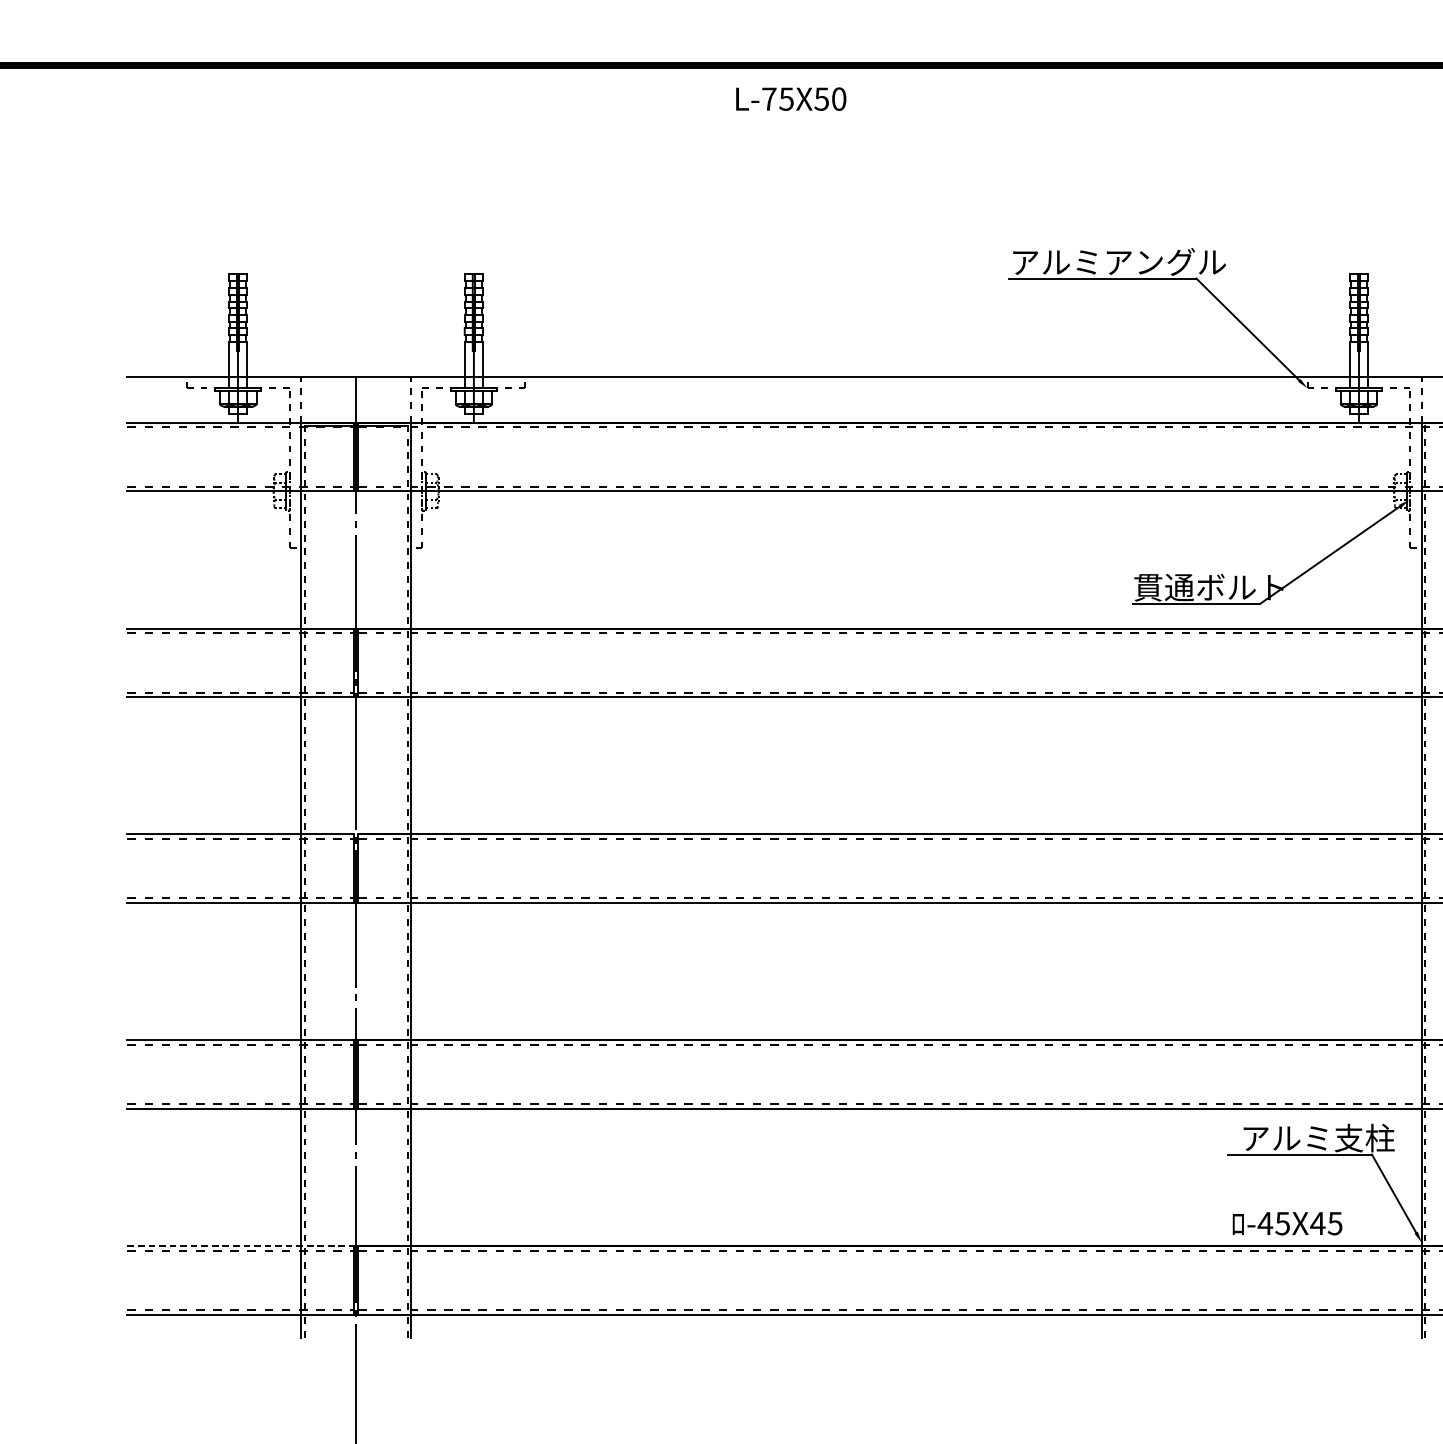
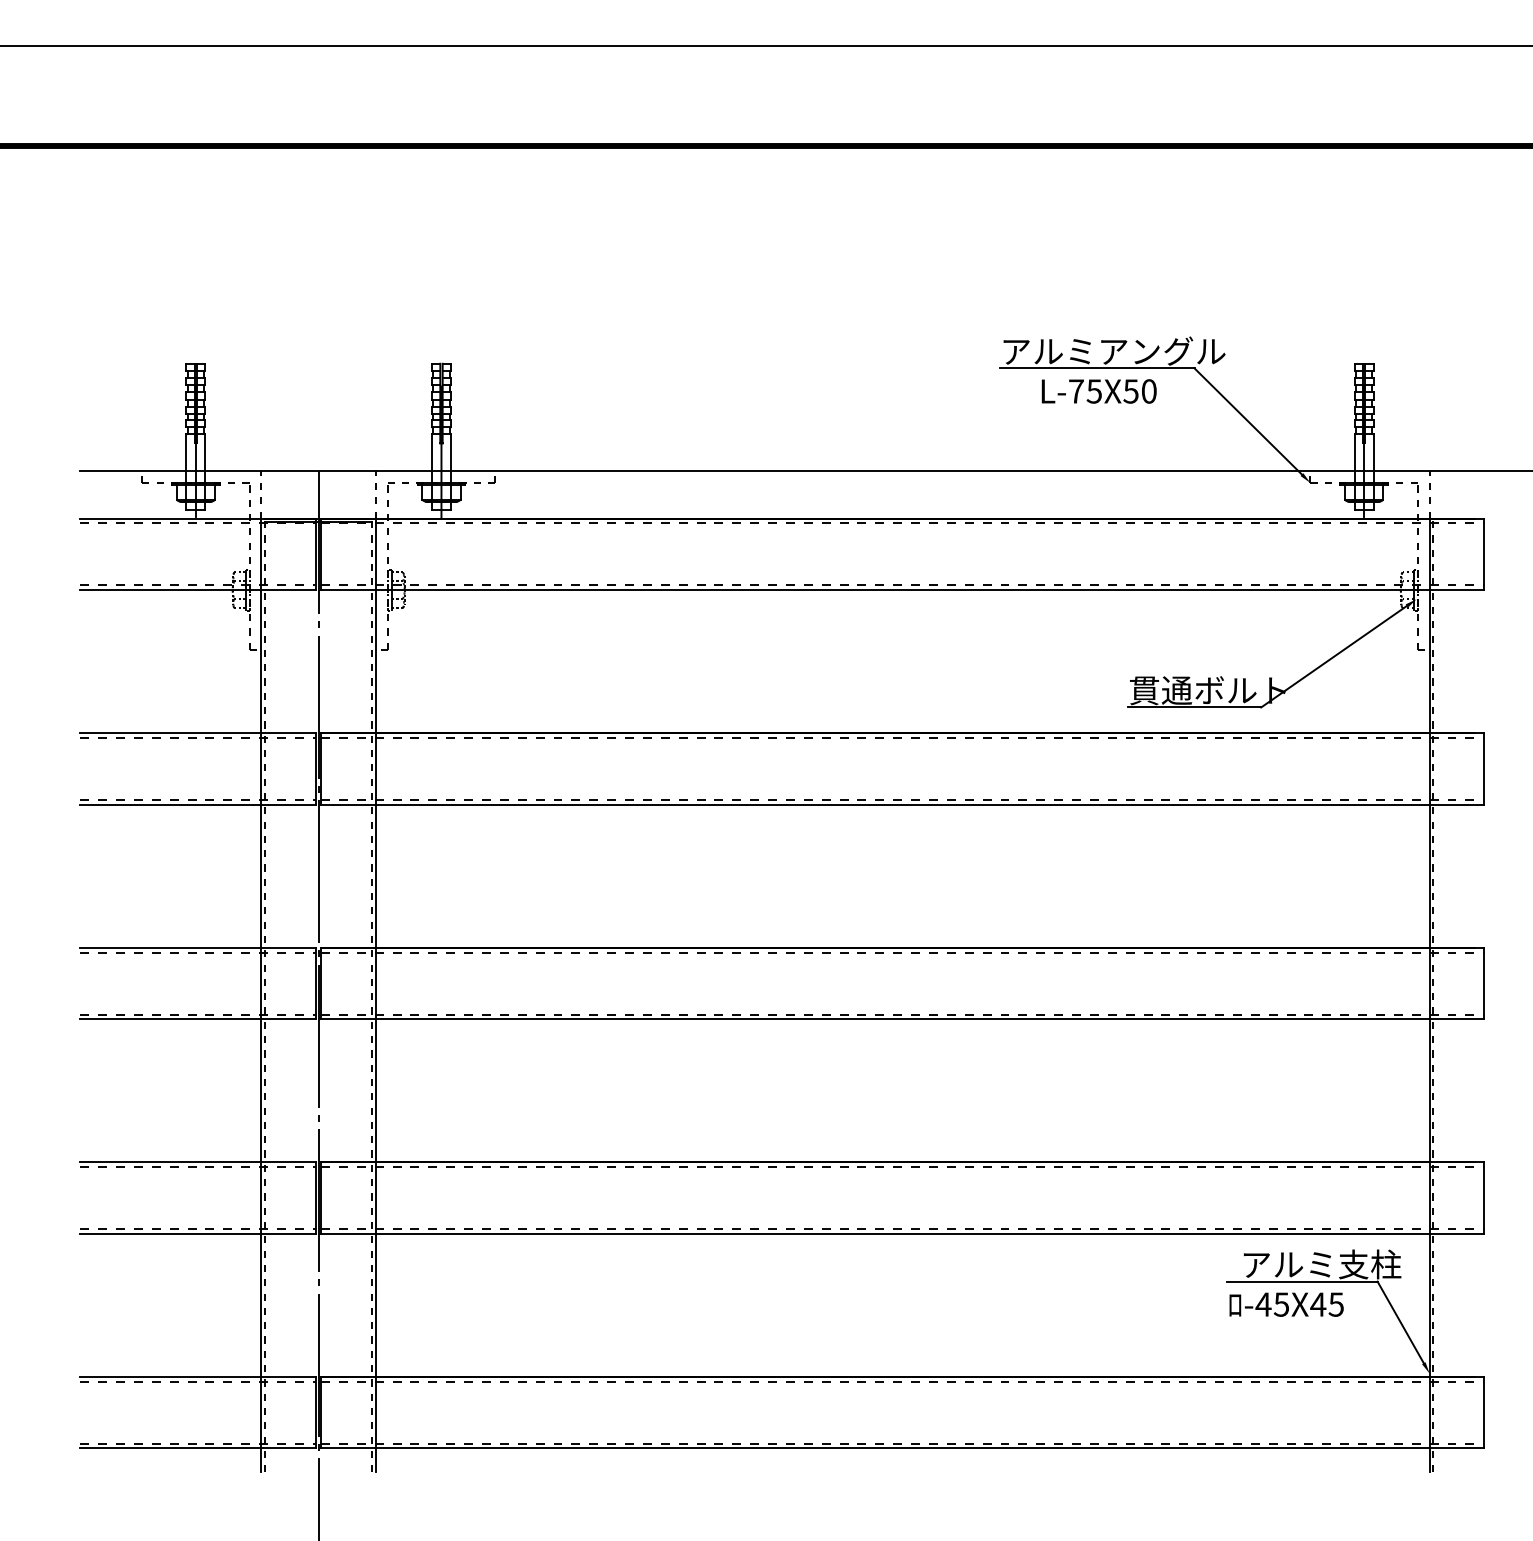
text: (790, 99) -> (1098, 391), moved
text: (1287, 1223) -> (1286, 1304), moved
line: (240, 1245) -> (198, 1376), dashed -> solid

